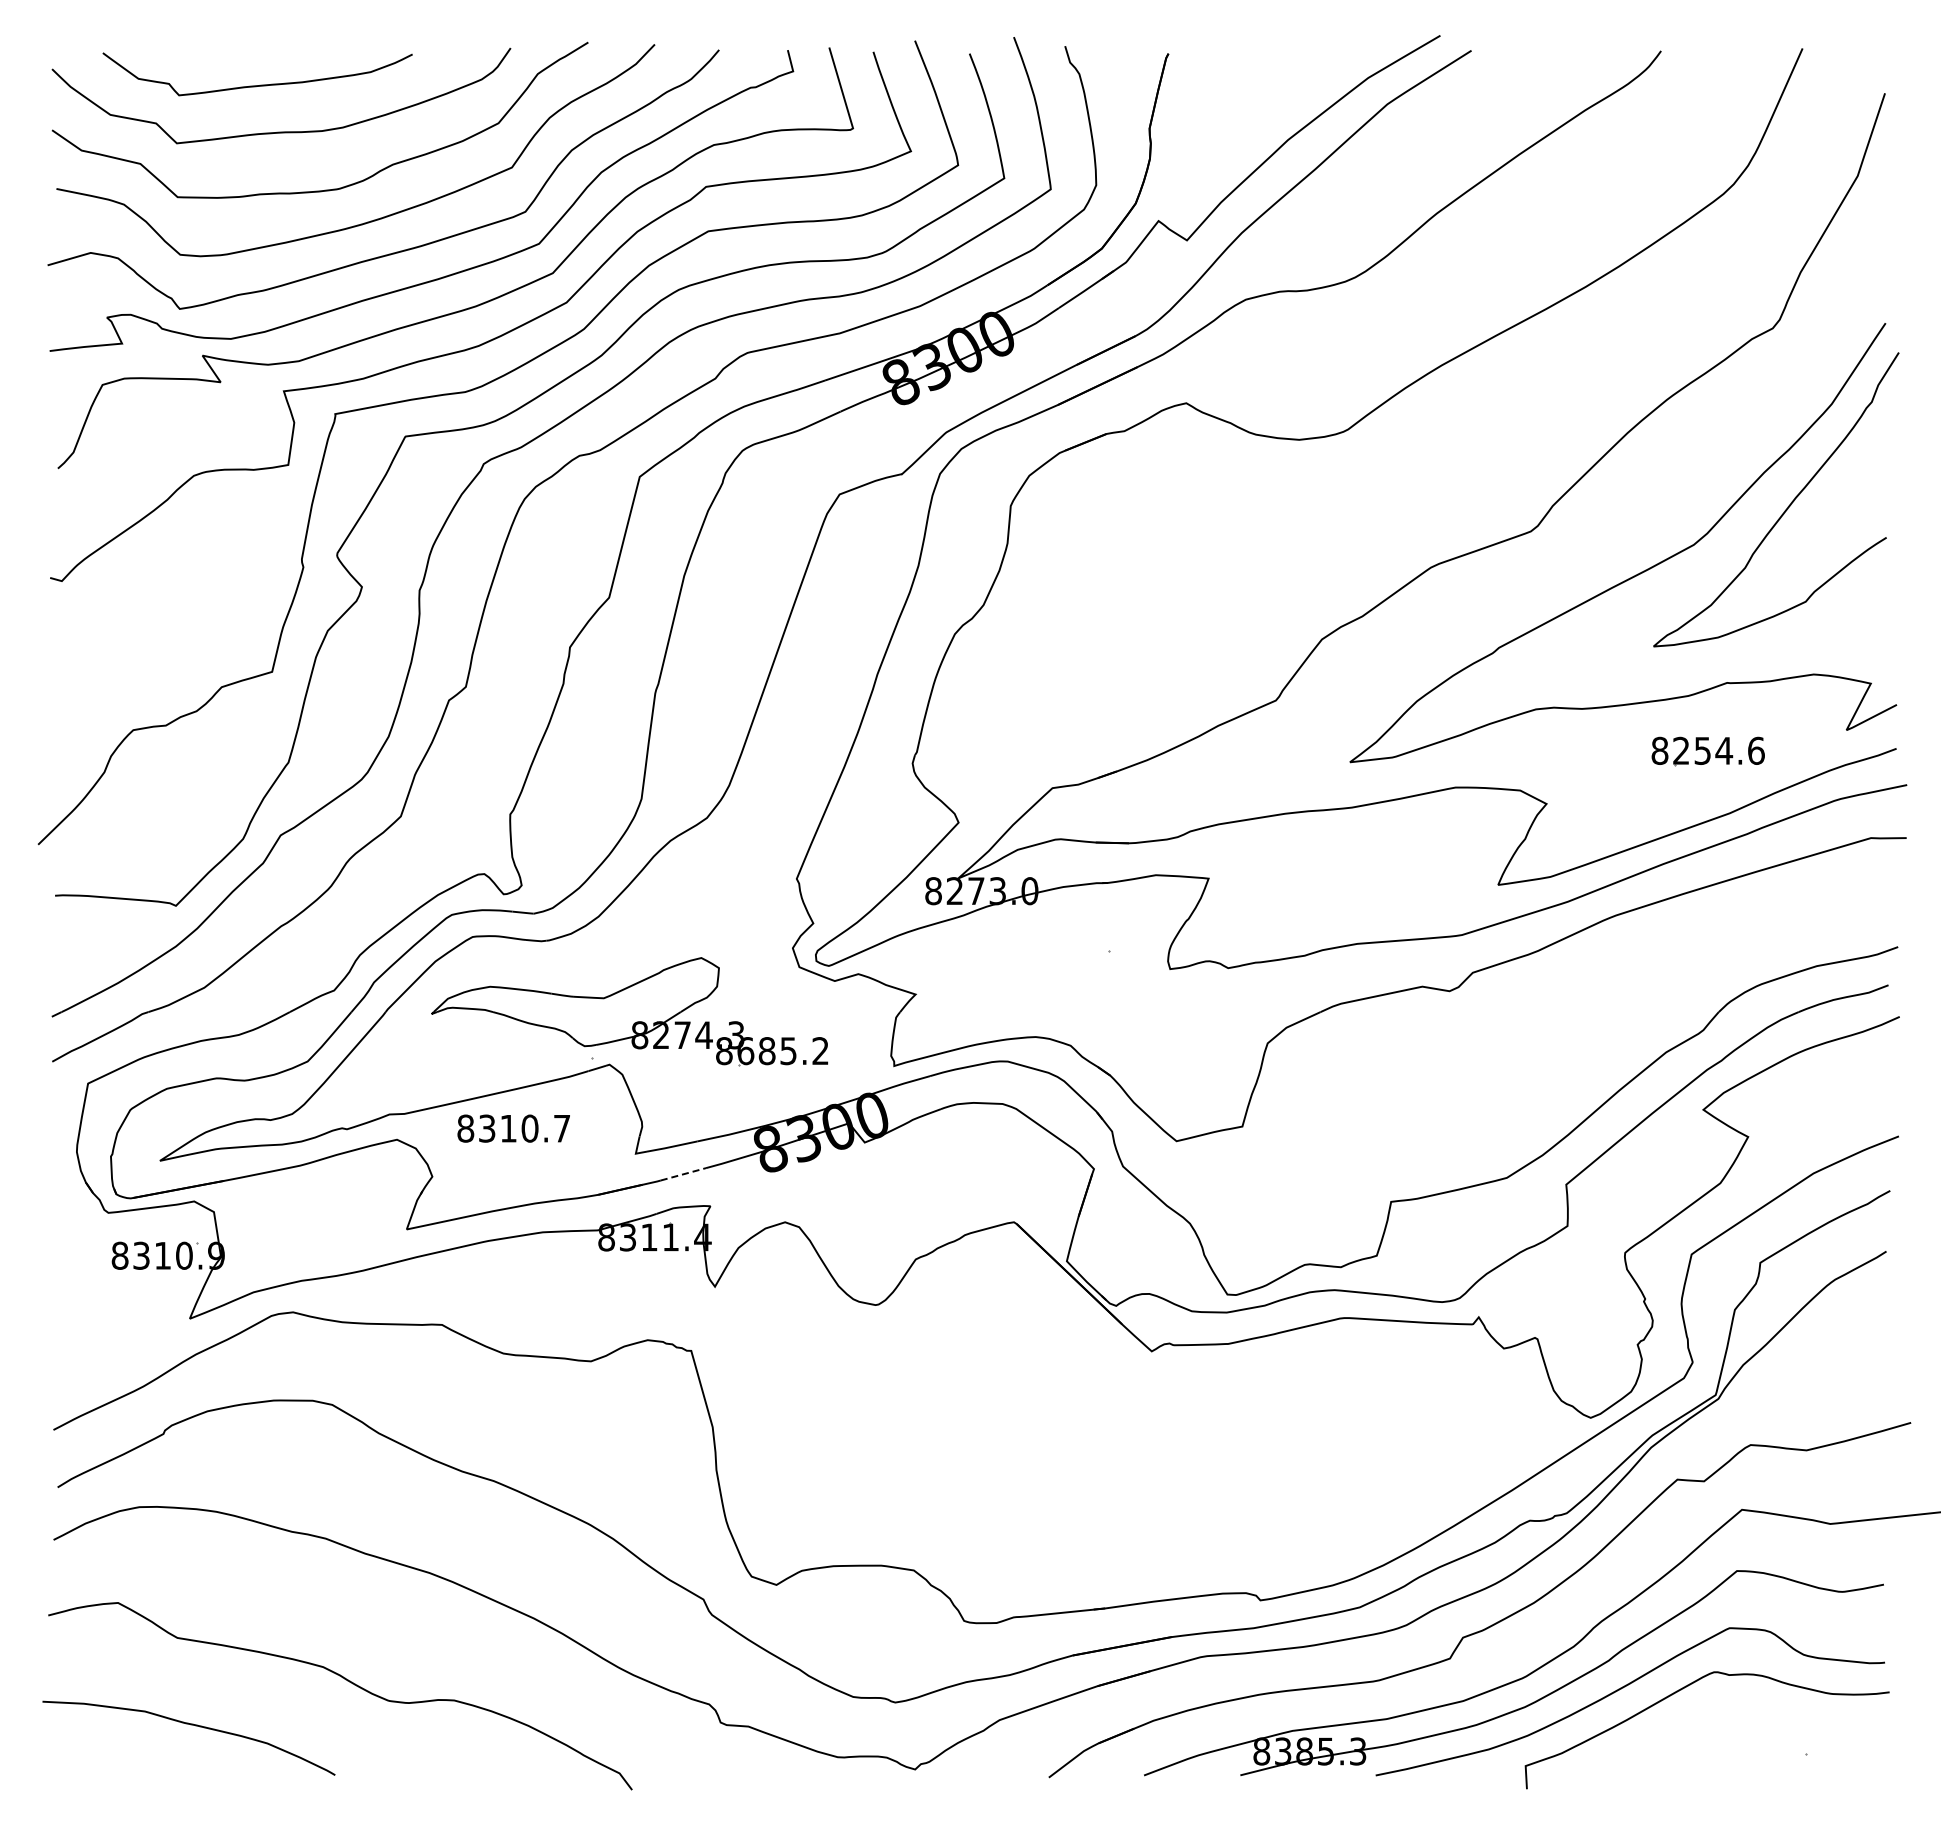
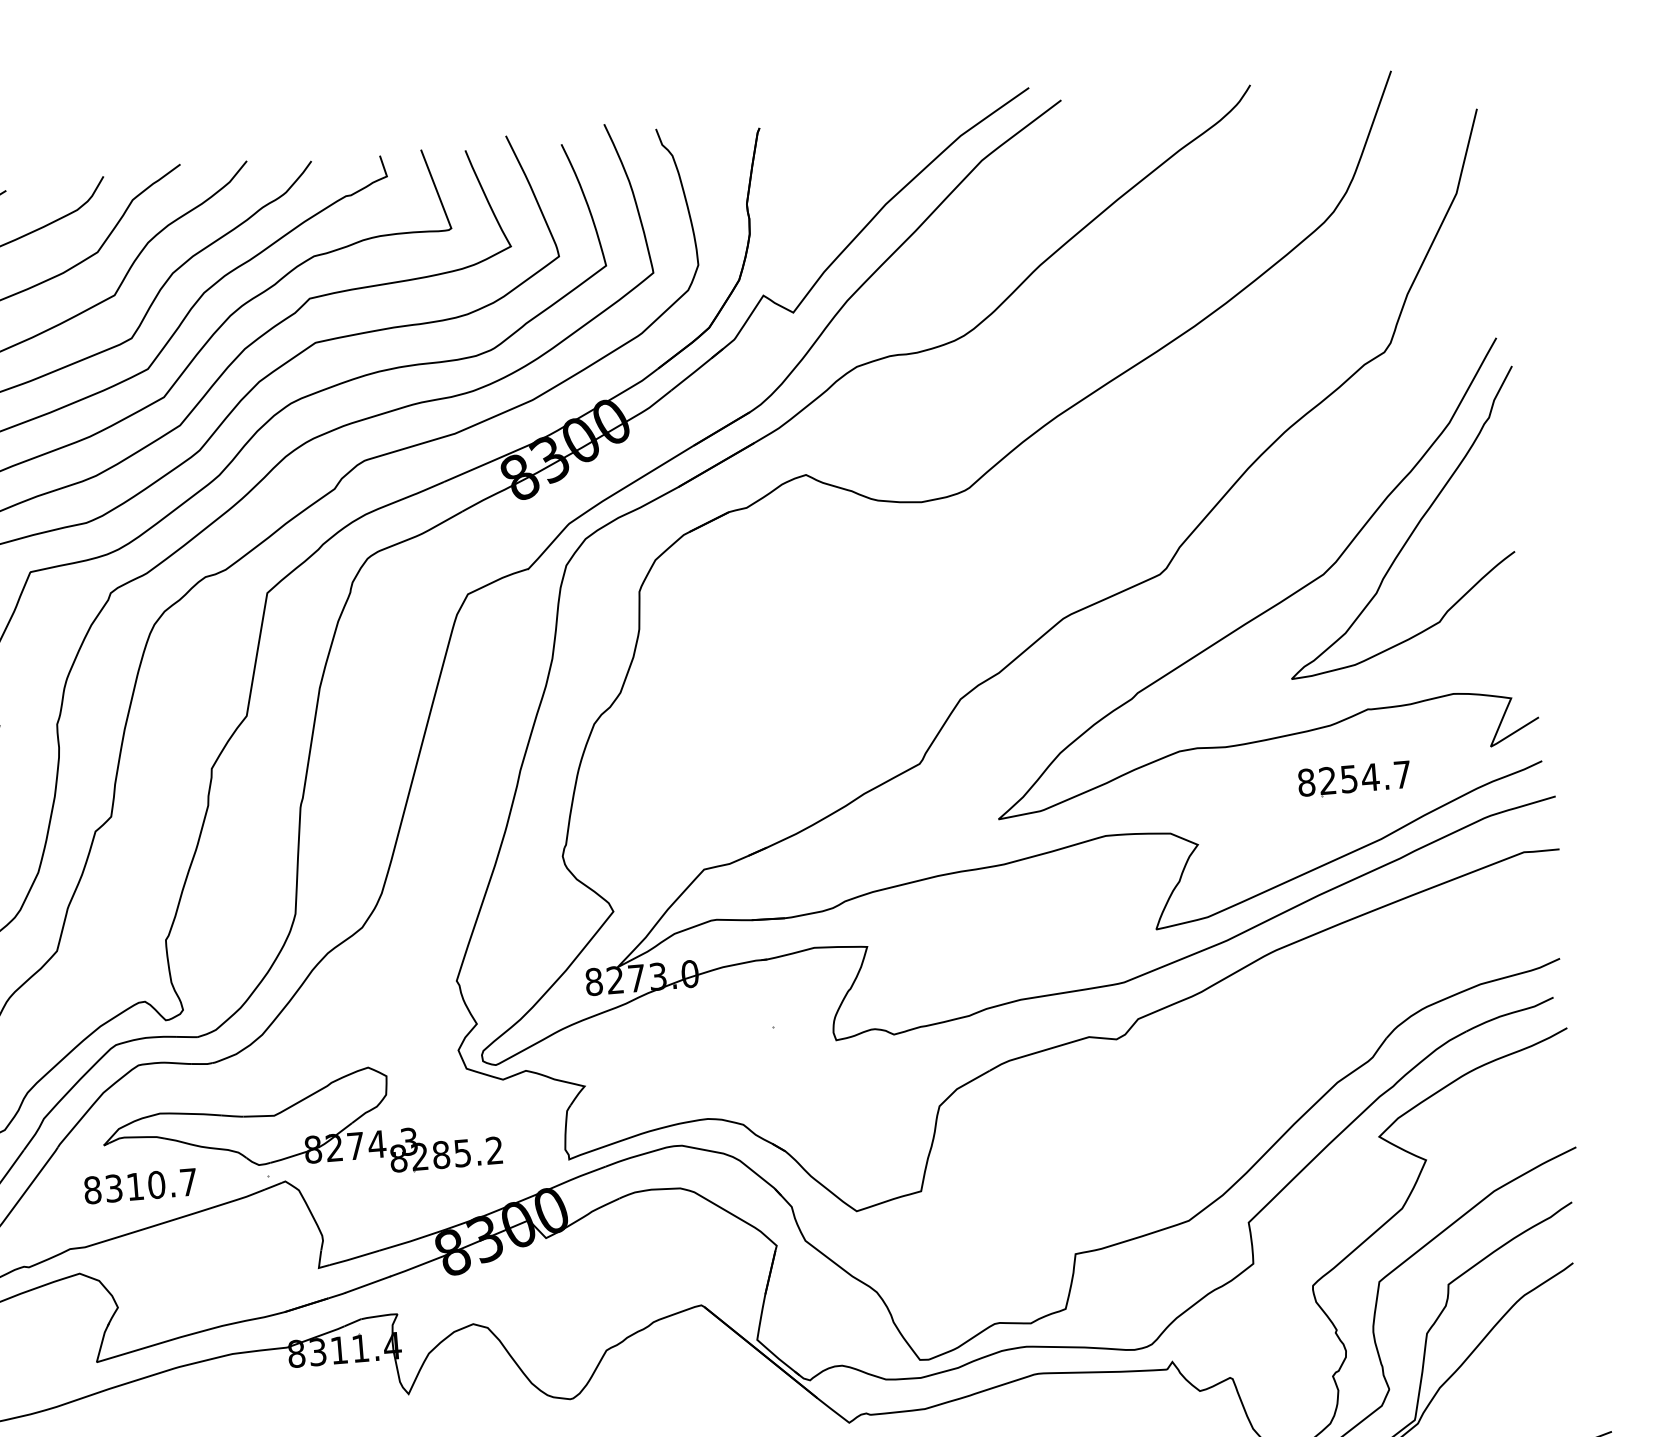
text: (1756, 750) -> (1402, 774), 8254.6 -> 8254.7
text: (745, 1051) -> (419, 1157), 8685.2 -> 8285.2
text: (513, 1128) -> (140, 1186), moved
line: (683, 1174) -> (368, 1284), dashed -> solid

